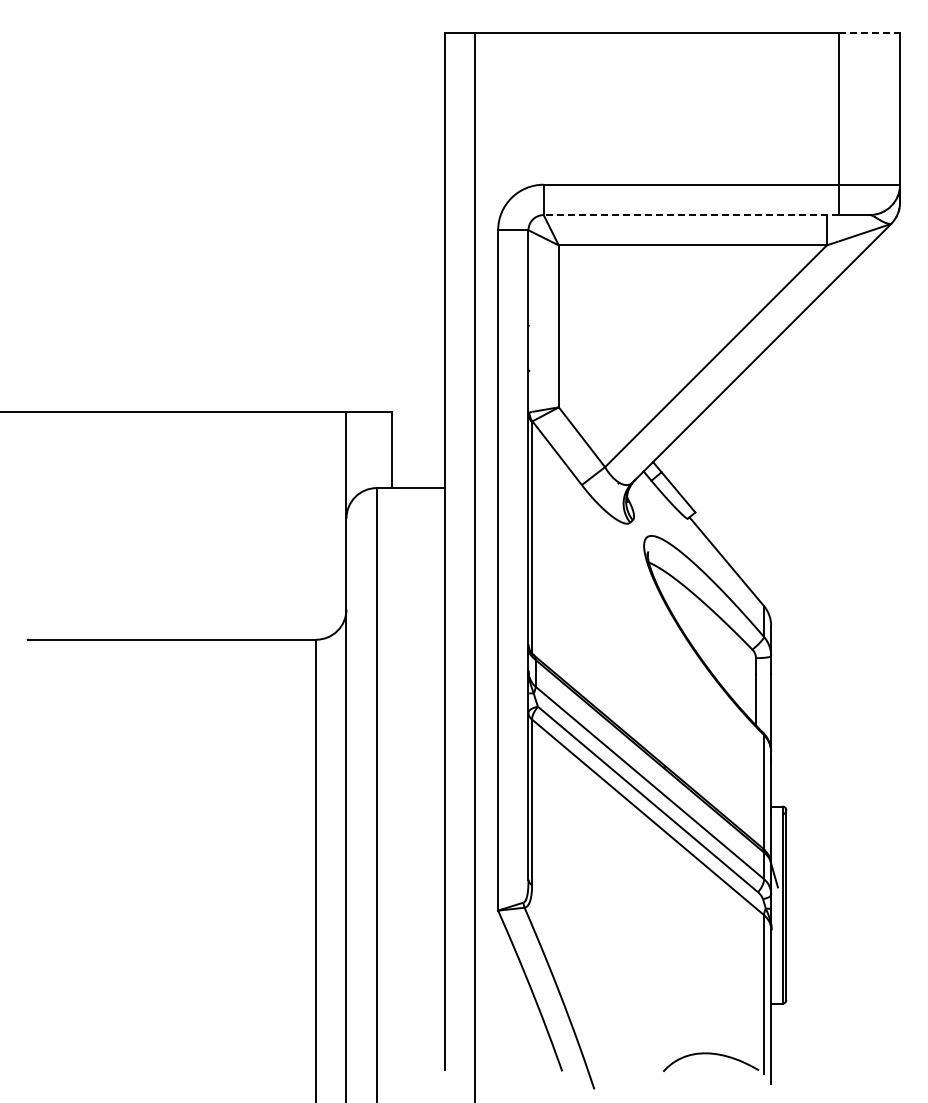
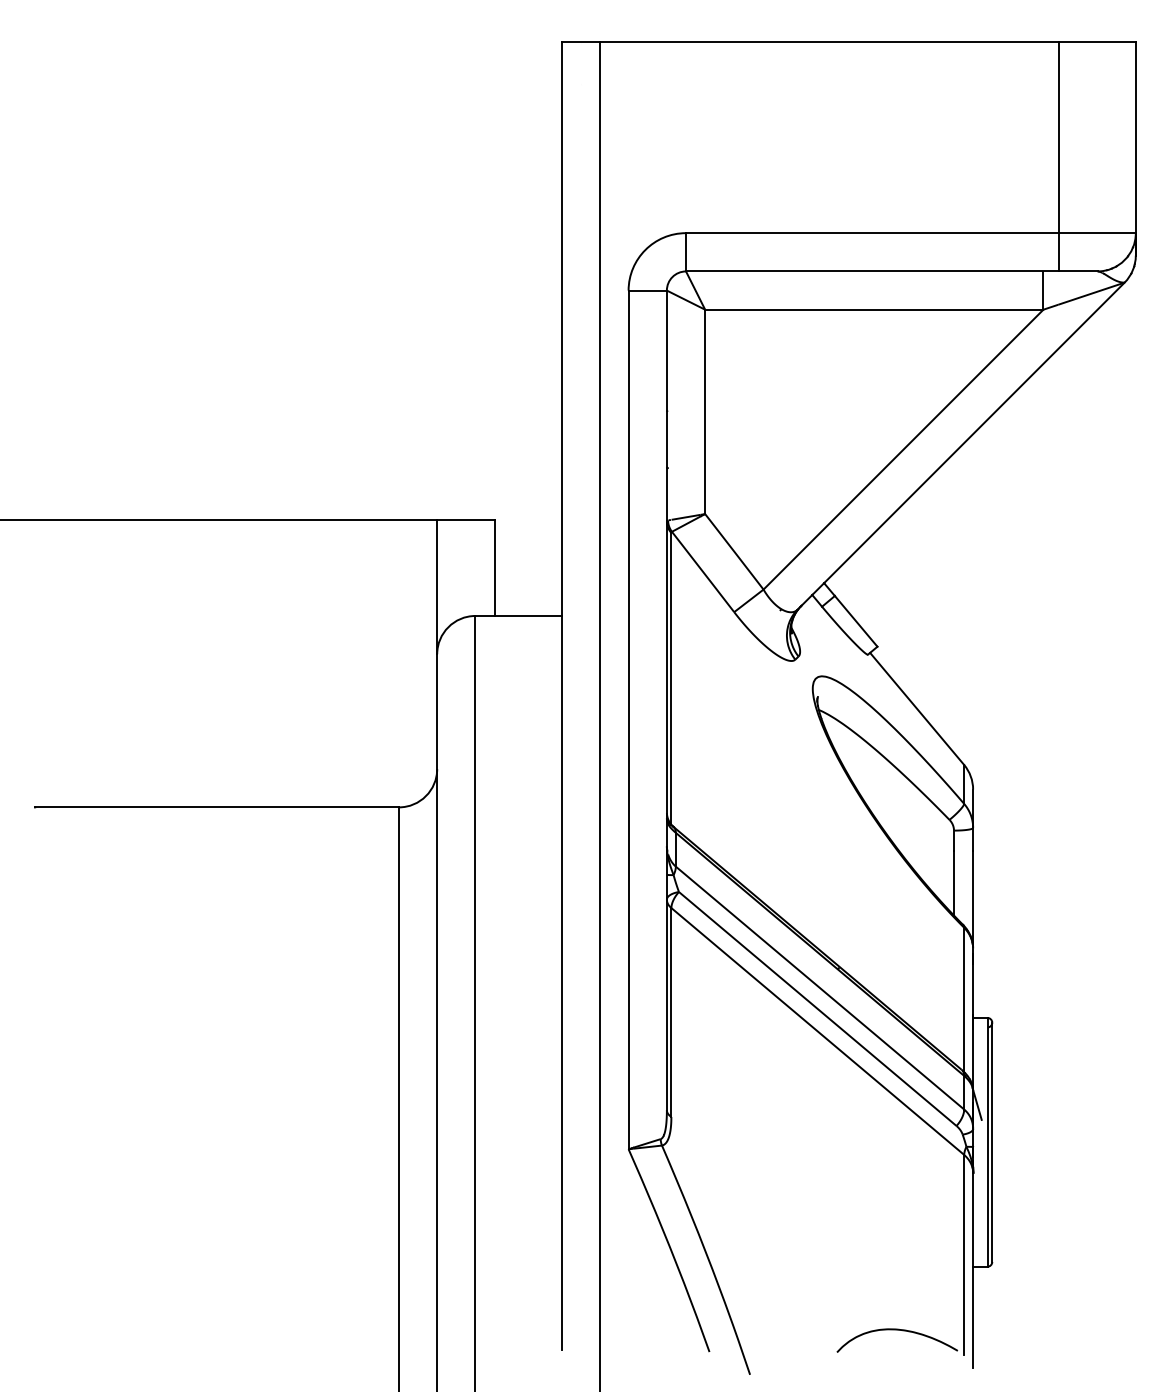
line: (870, 33) -> (1098, 42), dashed -> solid
line: (691, 215) -> (872, 271), dashed -> solid

